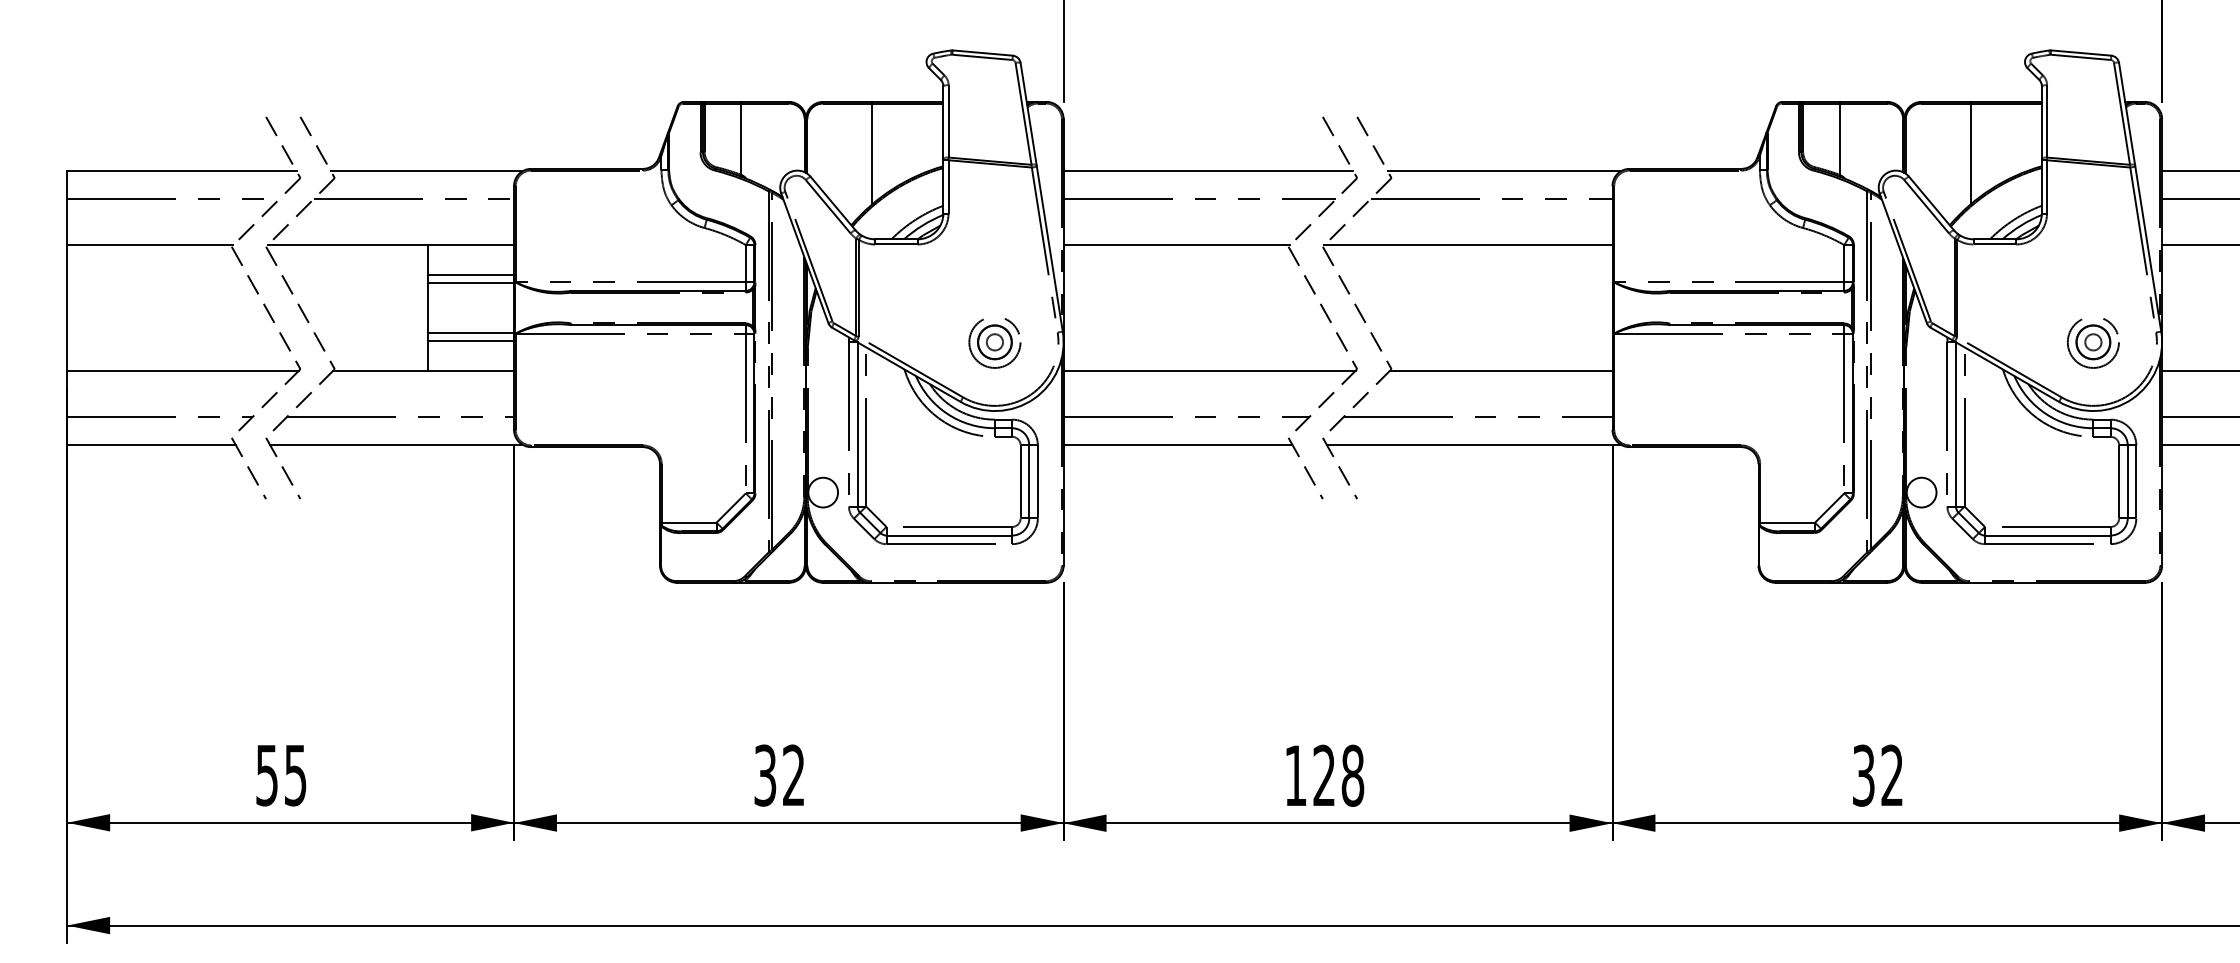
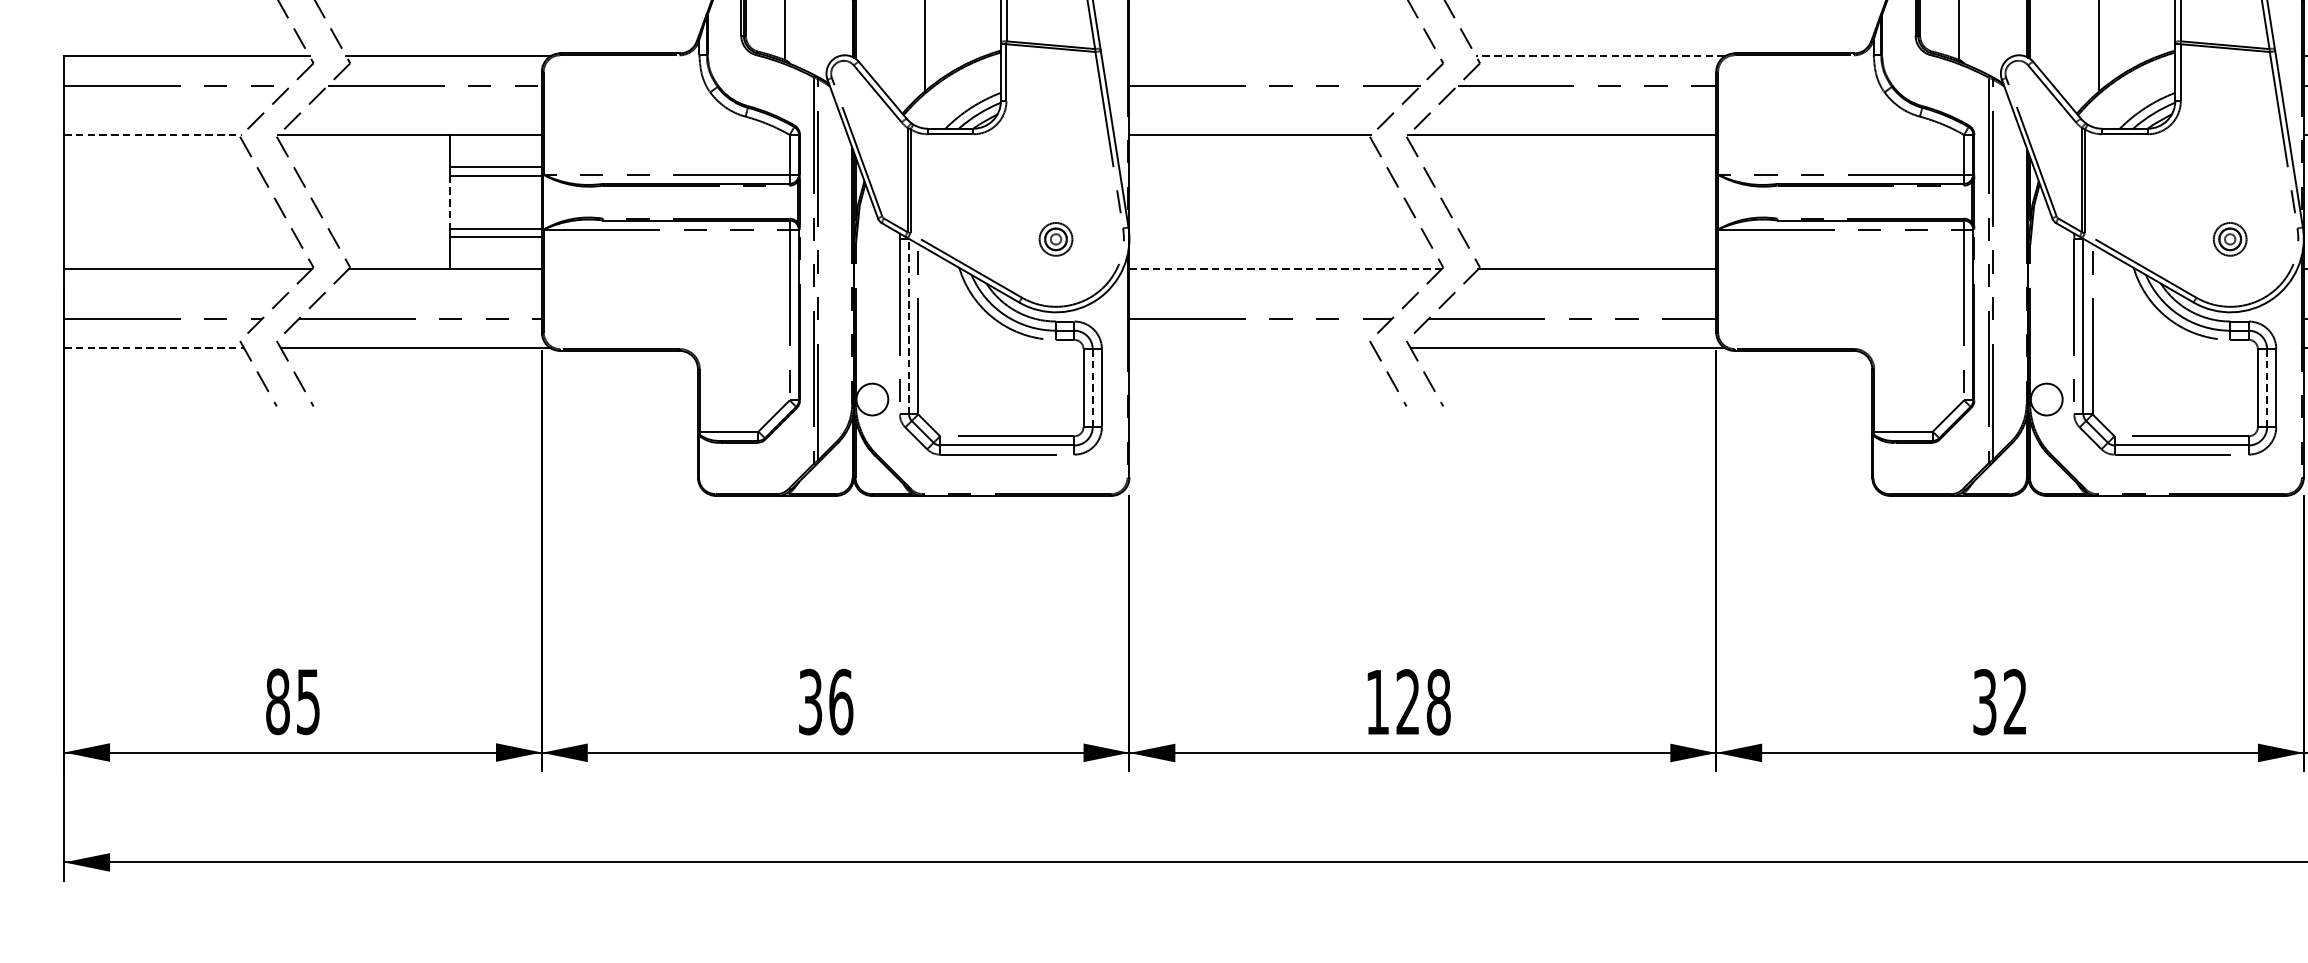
line: (1208, 171) -> (1284, 56), removed
line: (1503, 171) -> (1599, 56), solid -> dashed
line: (150, 245) -> (153, 135), solid -> dashed
line: (428, 308) -> (450, 202), solid -> dashed
part: (994, 343) -> (1055, 240), size x0.6
part: (2092, 343) -> (2229, 240), size x0.6
line: (1210, 370) -> (1286, 268), solid -> dashed
line: (857, 423) -> (909, 325), solid -> dashed
line: (151, 444) -> (154, 348), solid -> dashed
line: (1177, 444) -> (1251, 348), removed
line: (1029, 482) -> (1092, 388), solid -> dashed
line: (2127, 482) -> (2266, 388), solid -> dashed
text: (267, 775) -> (278, 701), 55 -> 85
text: (794, 775) -> (841, 701), 32 -> 36

